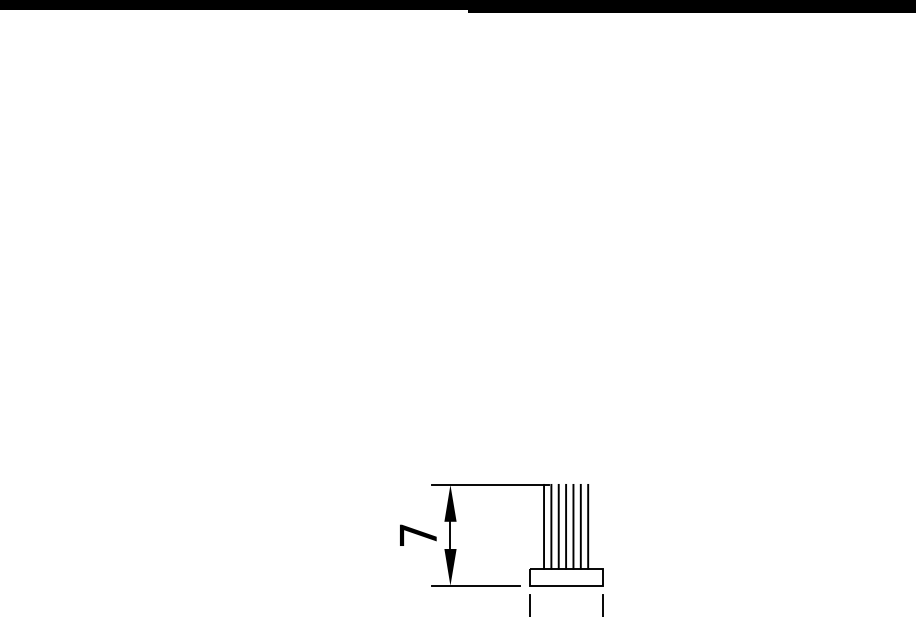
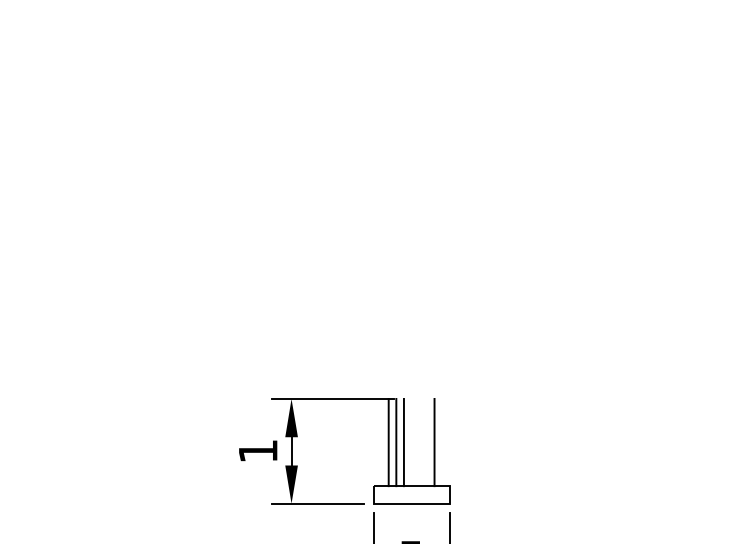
line: (566, 526) -> (412, 442), removed
line: (573, 526) -> (419, 442), removed
line: (580, 526) -> (426, 442), removed
text: (418, 534) -> (258, 450), 7 -> 1

